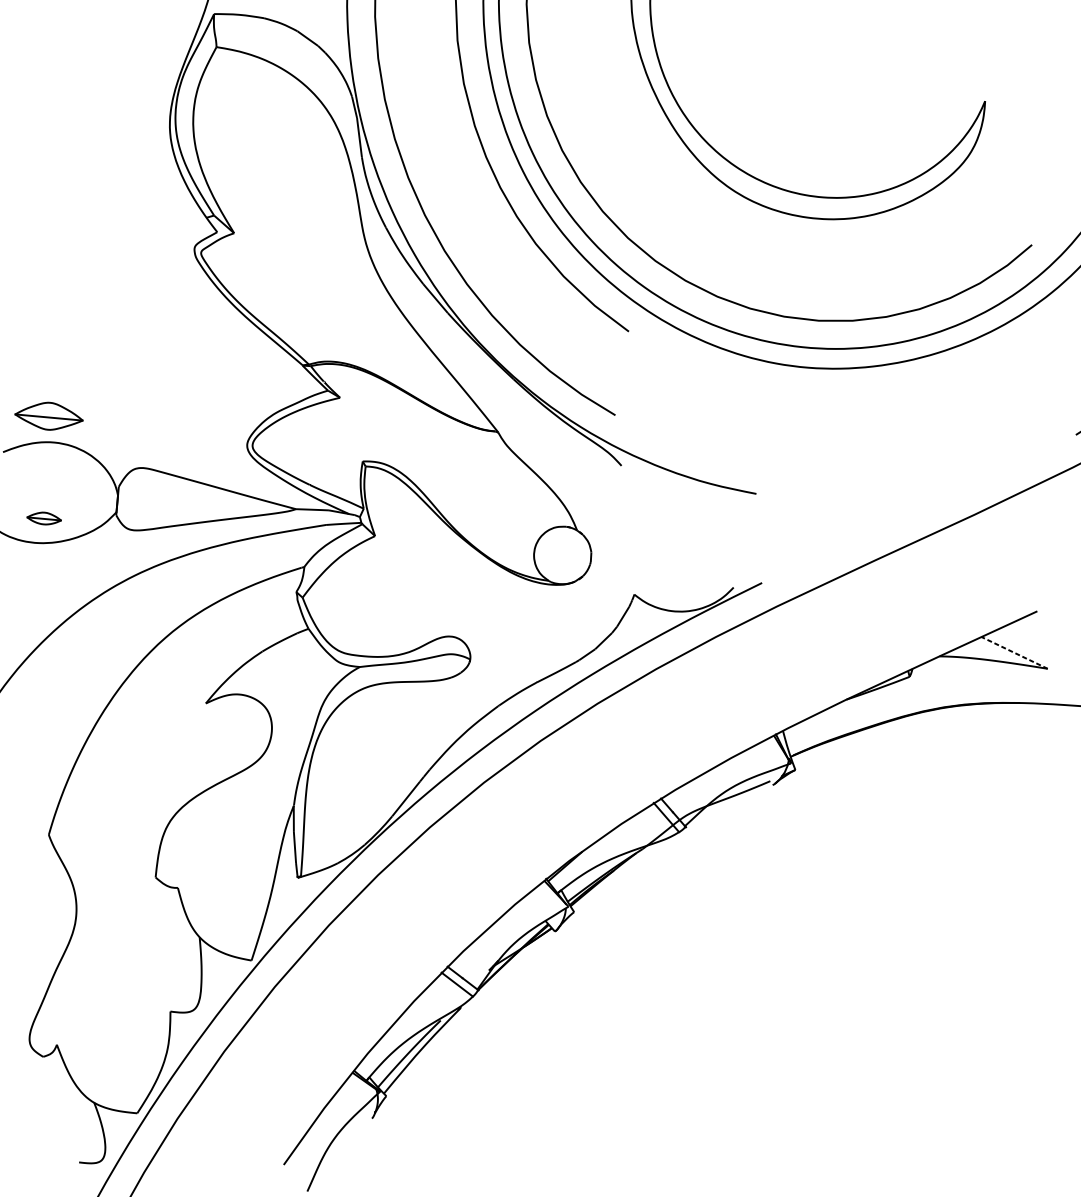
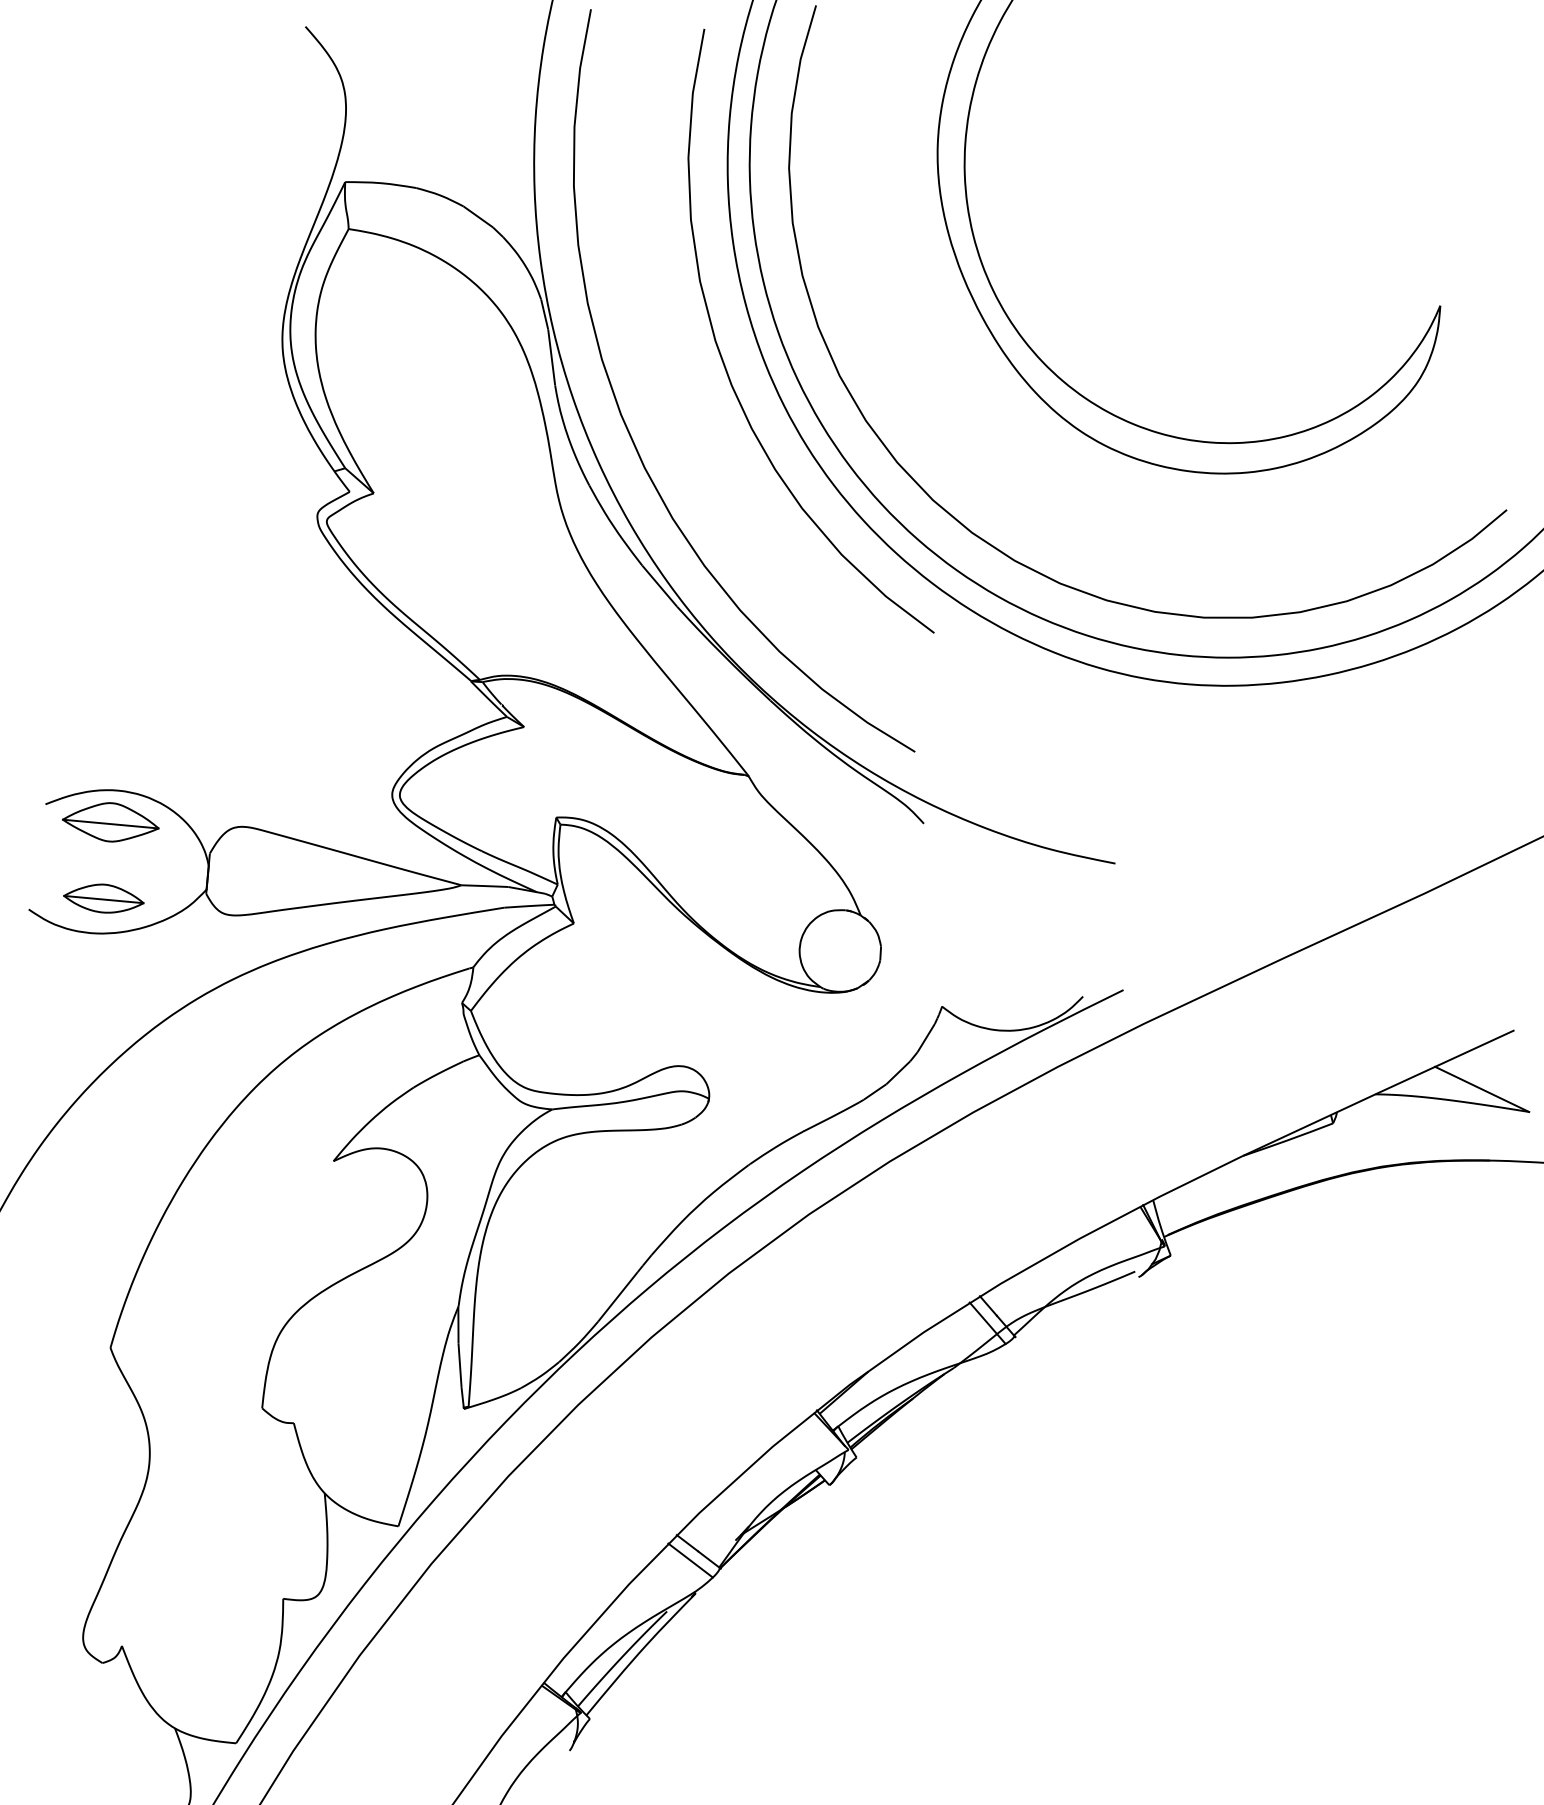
part: (48, 416) -> (110, 822), moved
part: (43, 518) -> (103, 898), size x1.67
line: (1014, 652) -> (1481, 1089), dashed -> solid

